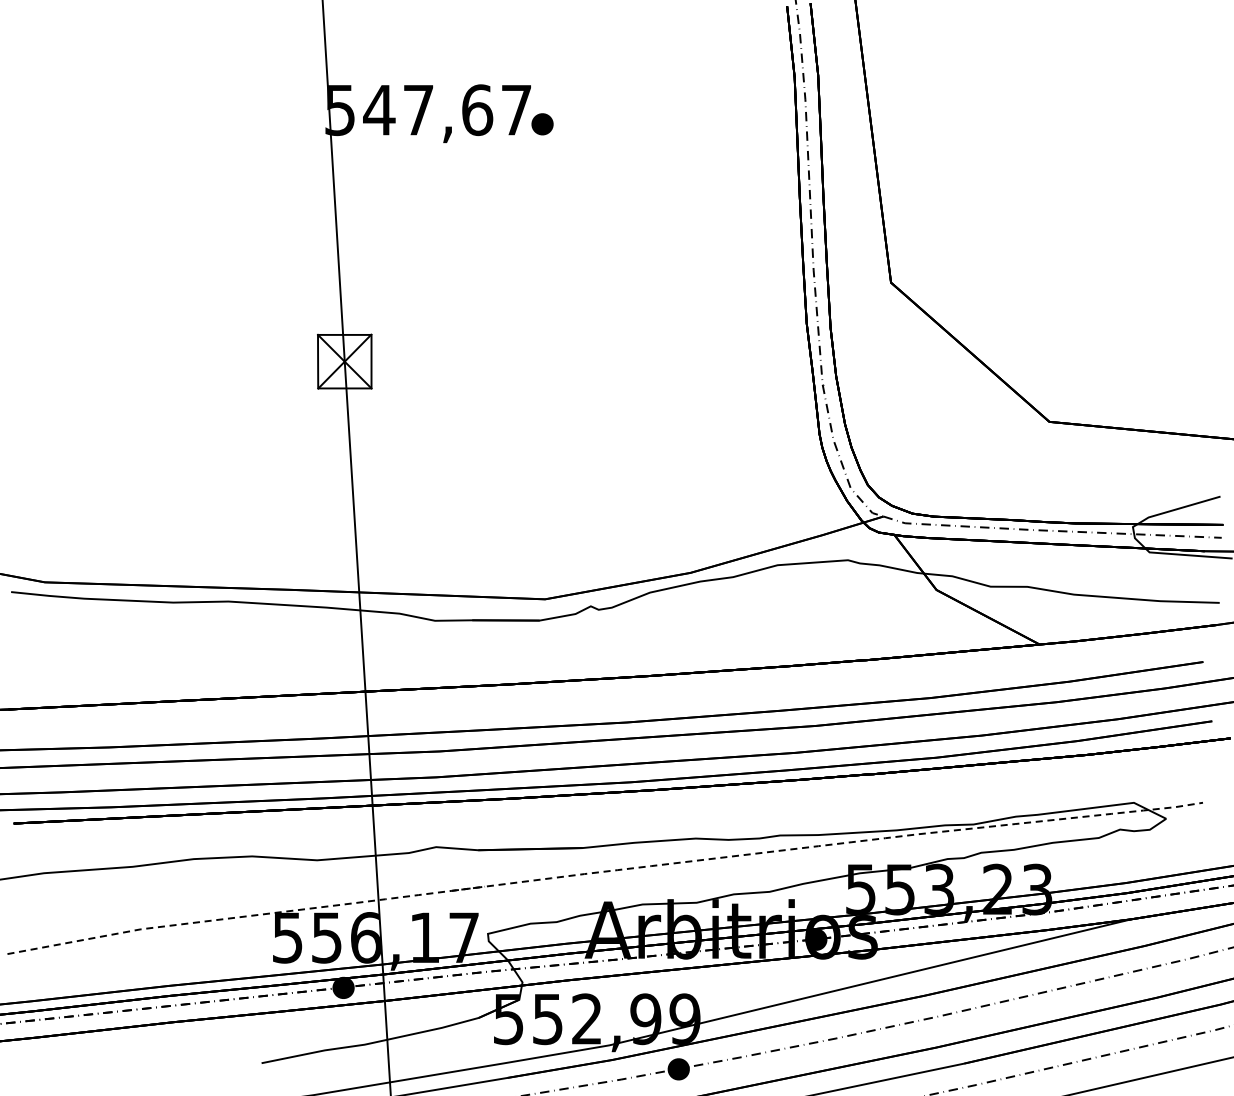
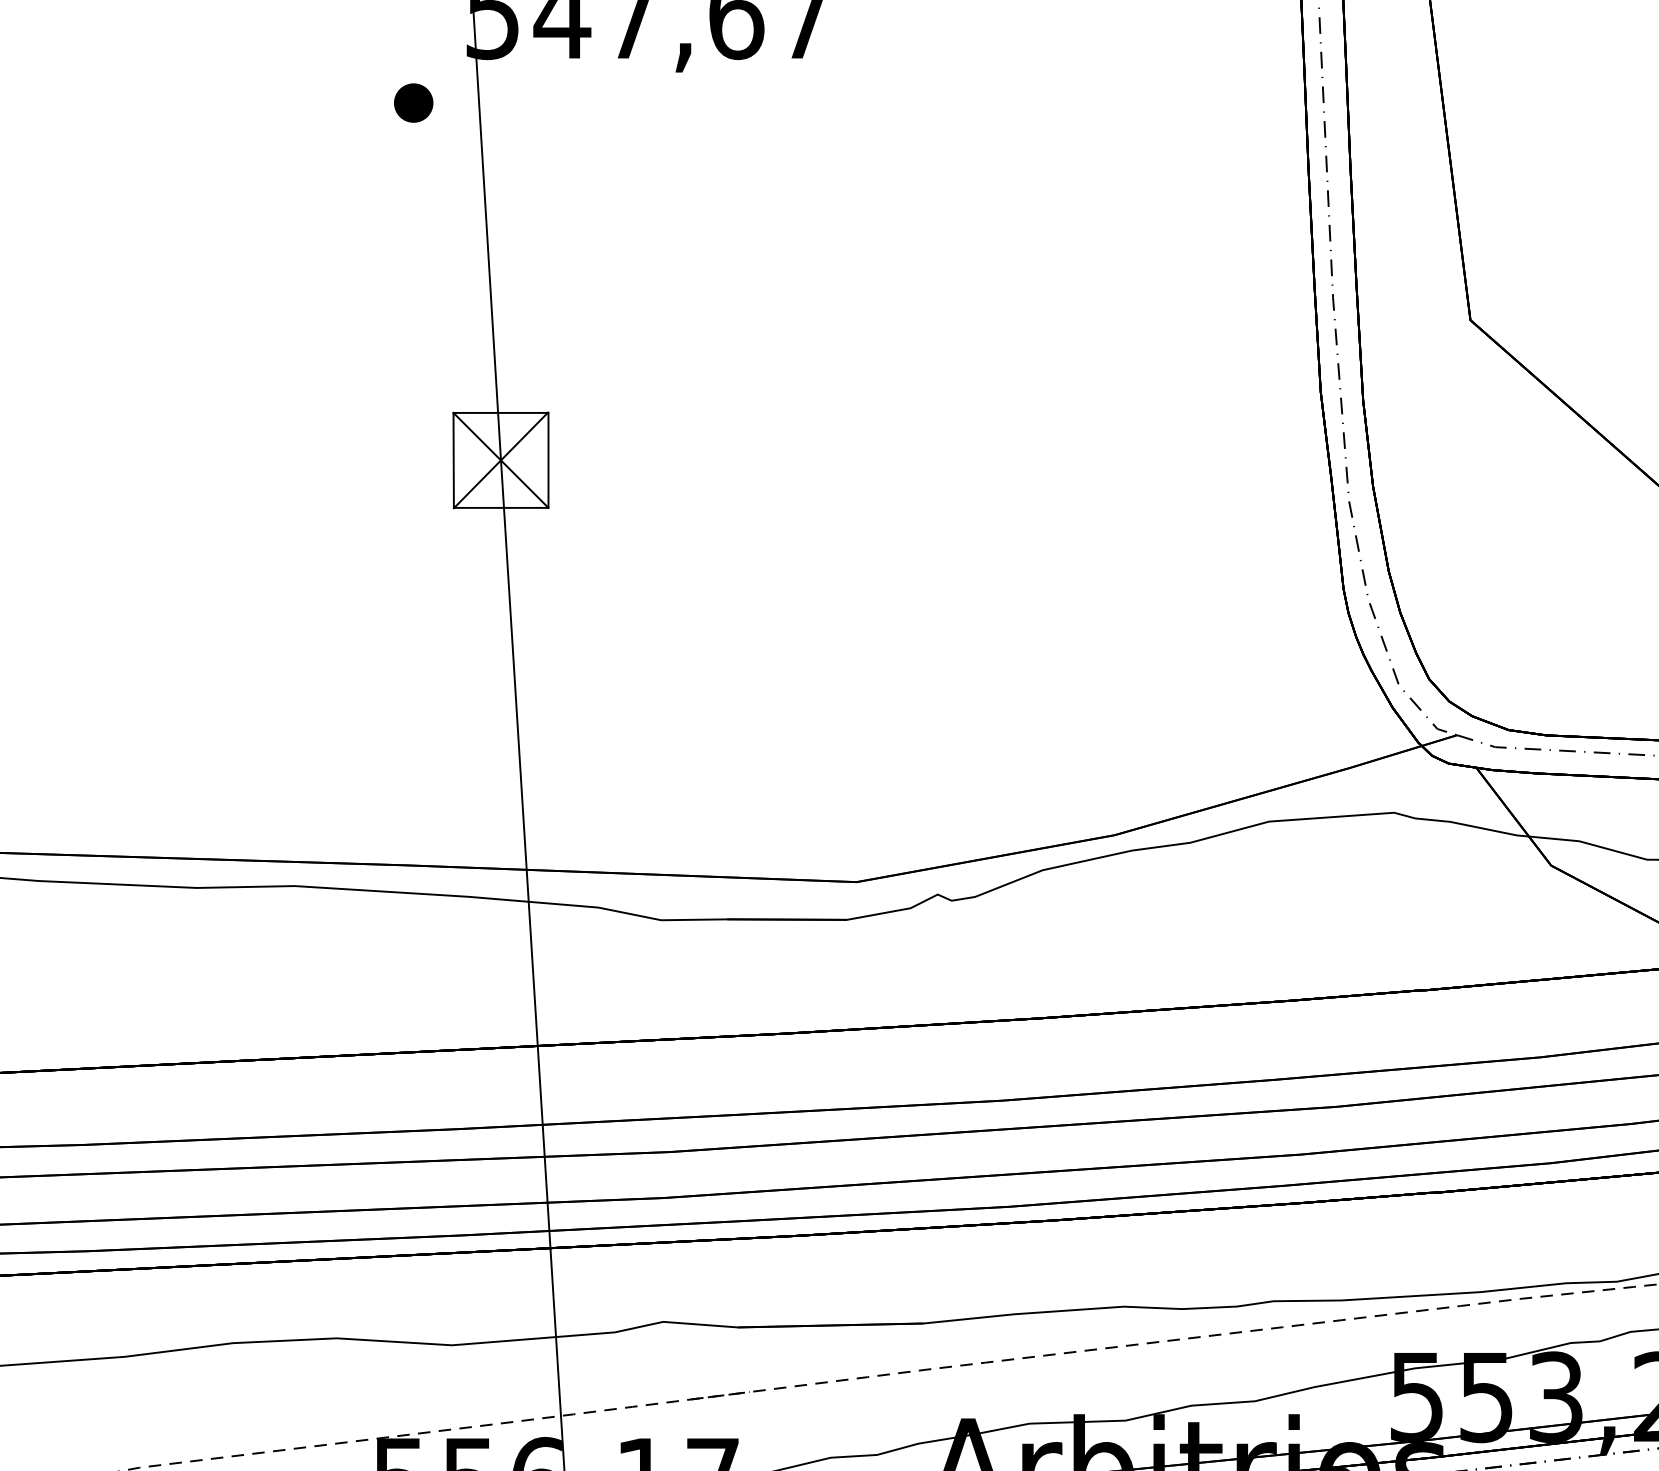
part: (542, 124) -> (413, 103), moved

